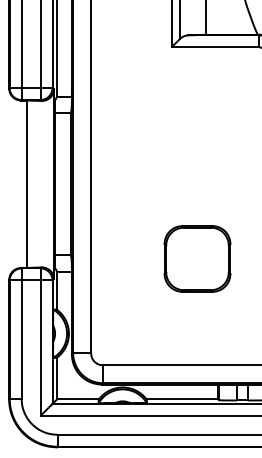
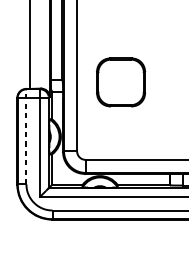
part: (197, 258) -> (121, 82), moved
line: (21, 333) -> (26, 136), solid -> dashed

